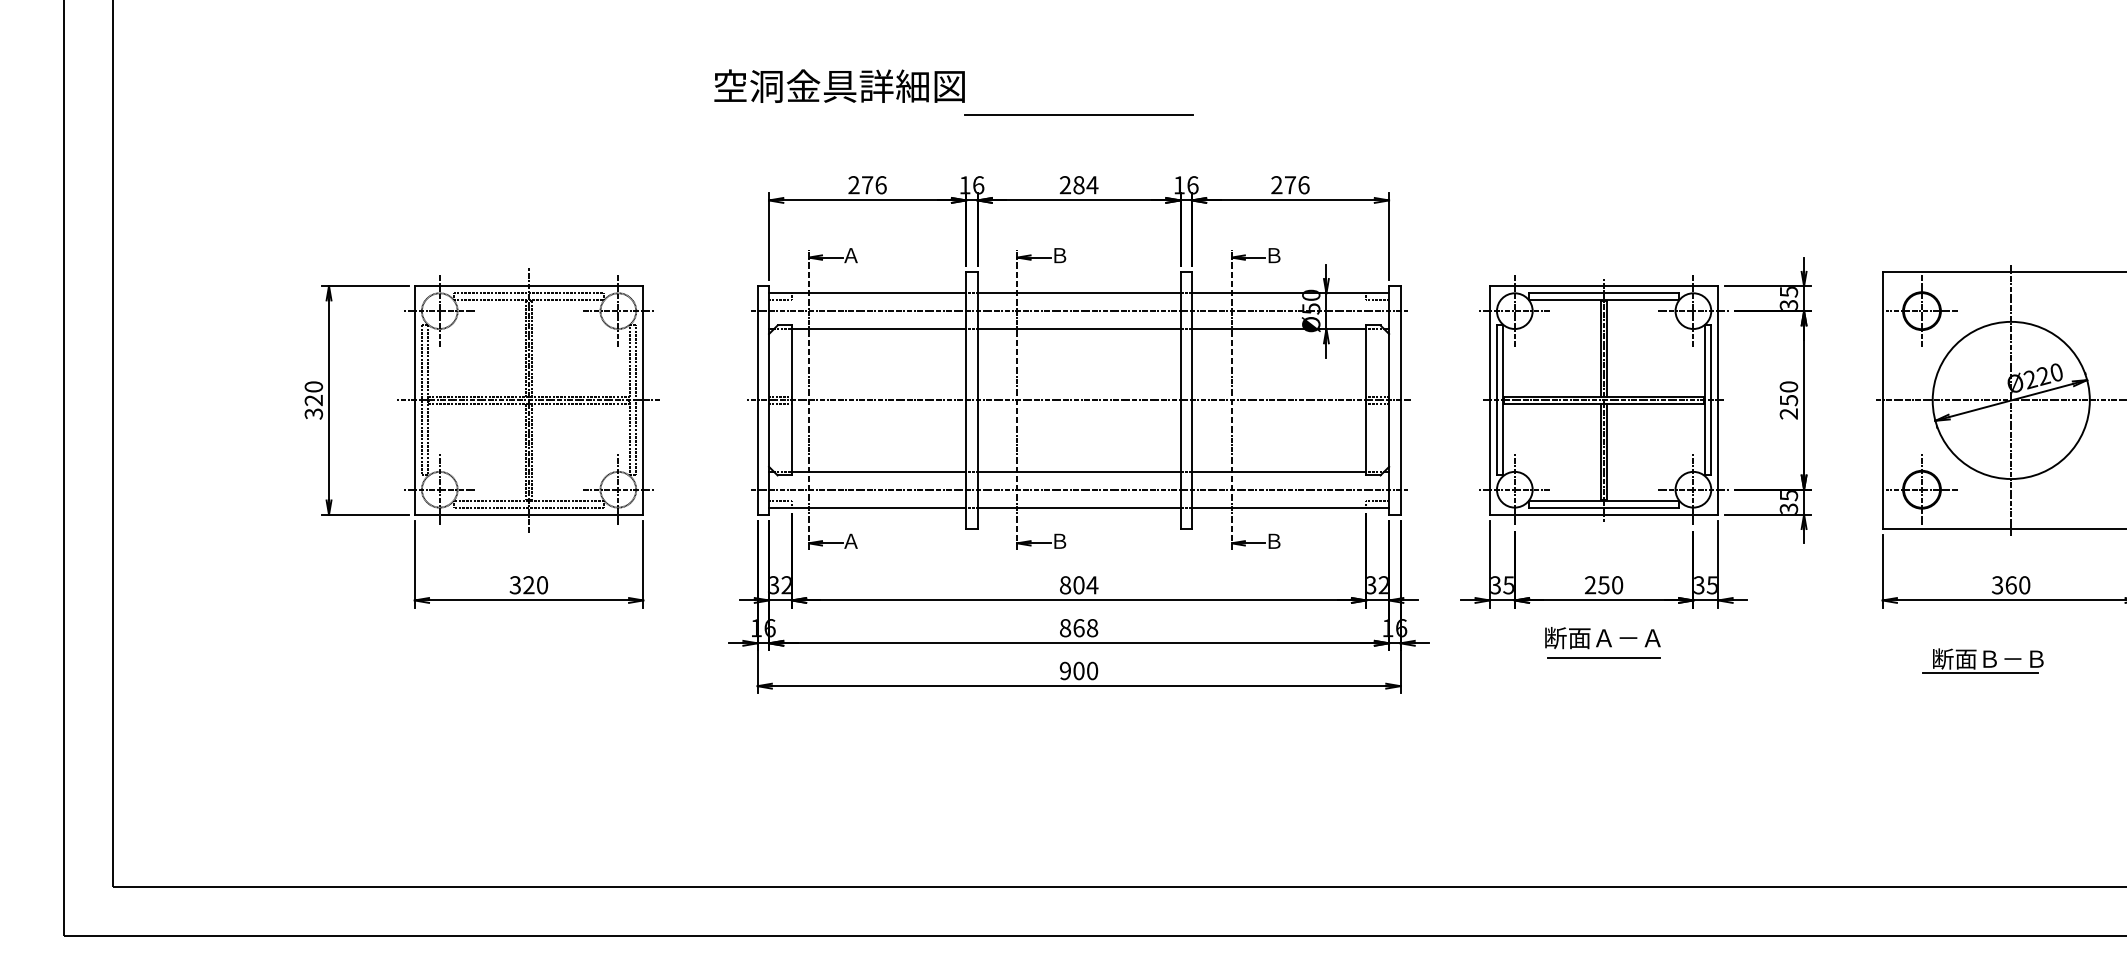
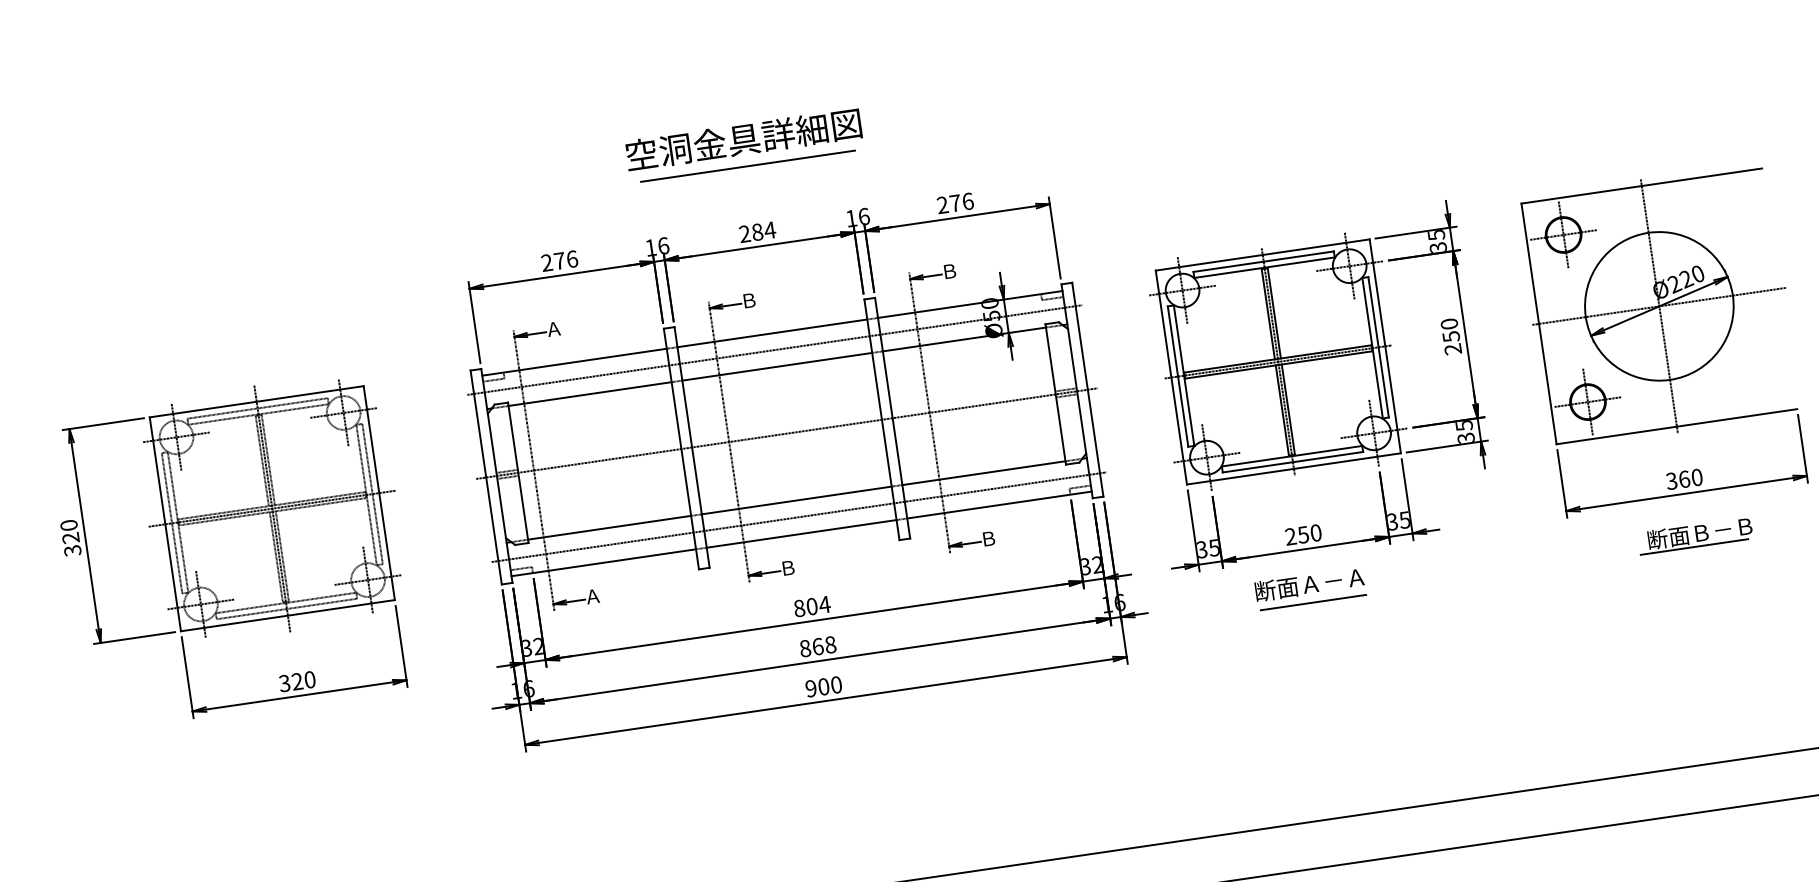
text: (839, 85) -> (743, 138), moved
part: (1982, 660) -> (1694, 535), moved

